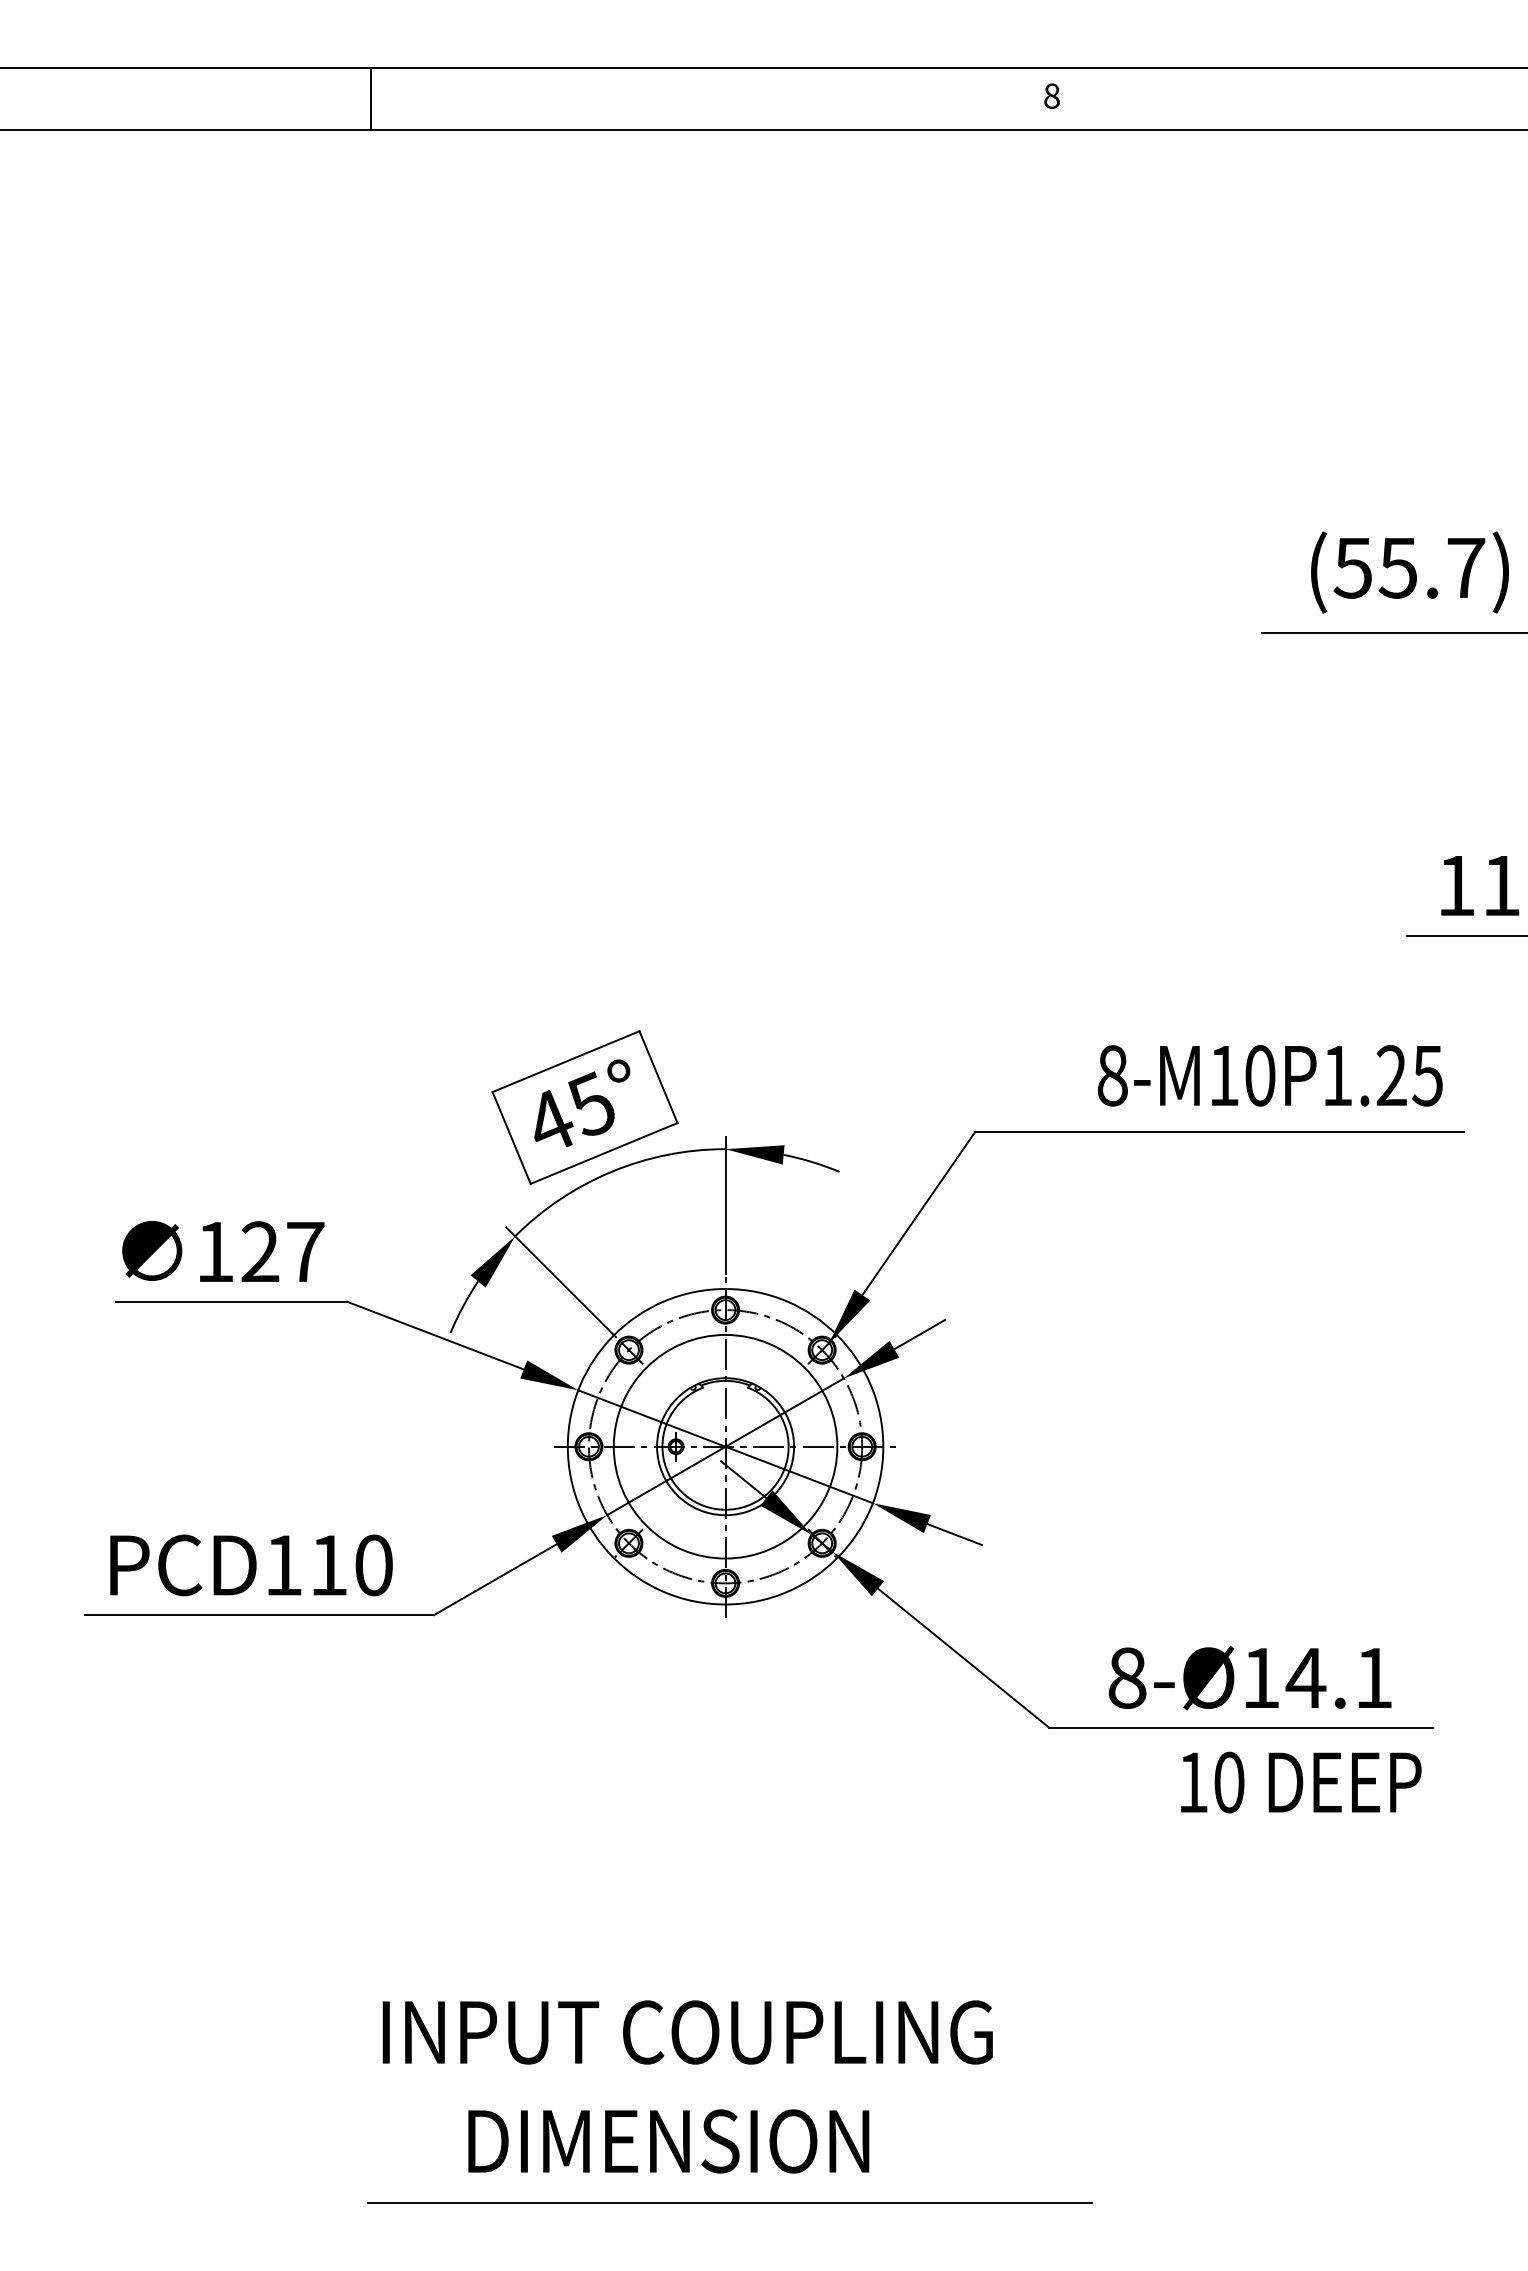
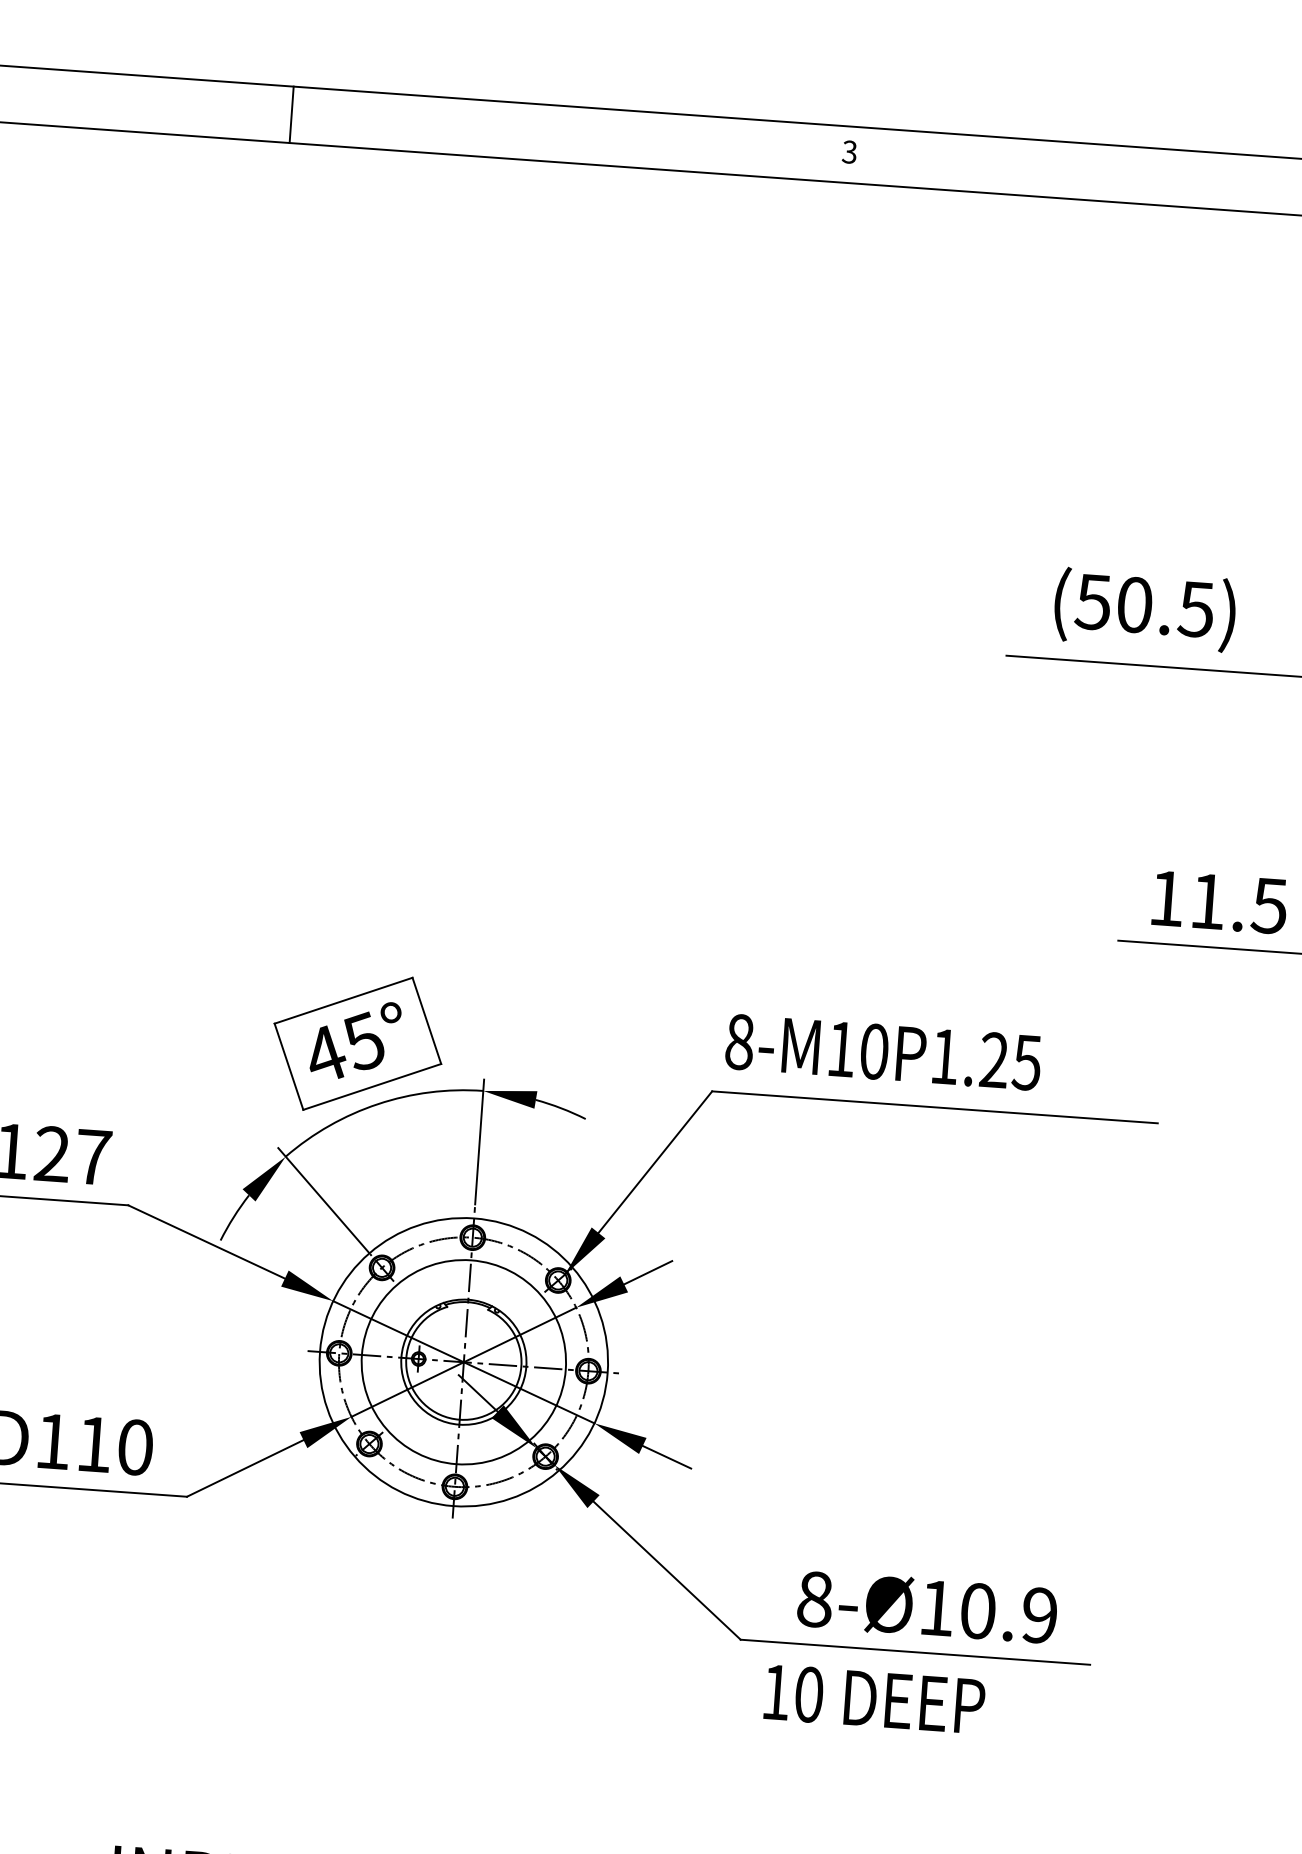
text: (1051, 95) -> (849, 151), 8 -> 3
line: (371, 98) -> (292, 114), moved
text: (1431, 567) -> (1164, 606), (55.7) -> (50.5)
text: (1269, 1075) -> (882, 1052), moved
text: (1338, 1677) -> (1007, 1612), 8-Ø14.1 -> 8-Ø10.9
text: (1301, 1782) -> (874, 1699), moved

